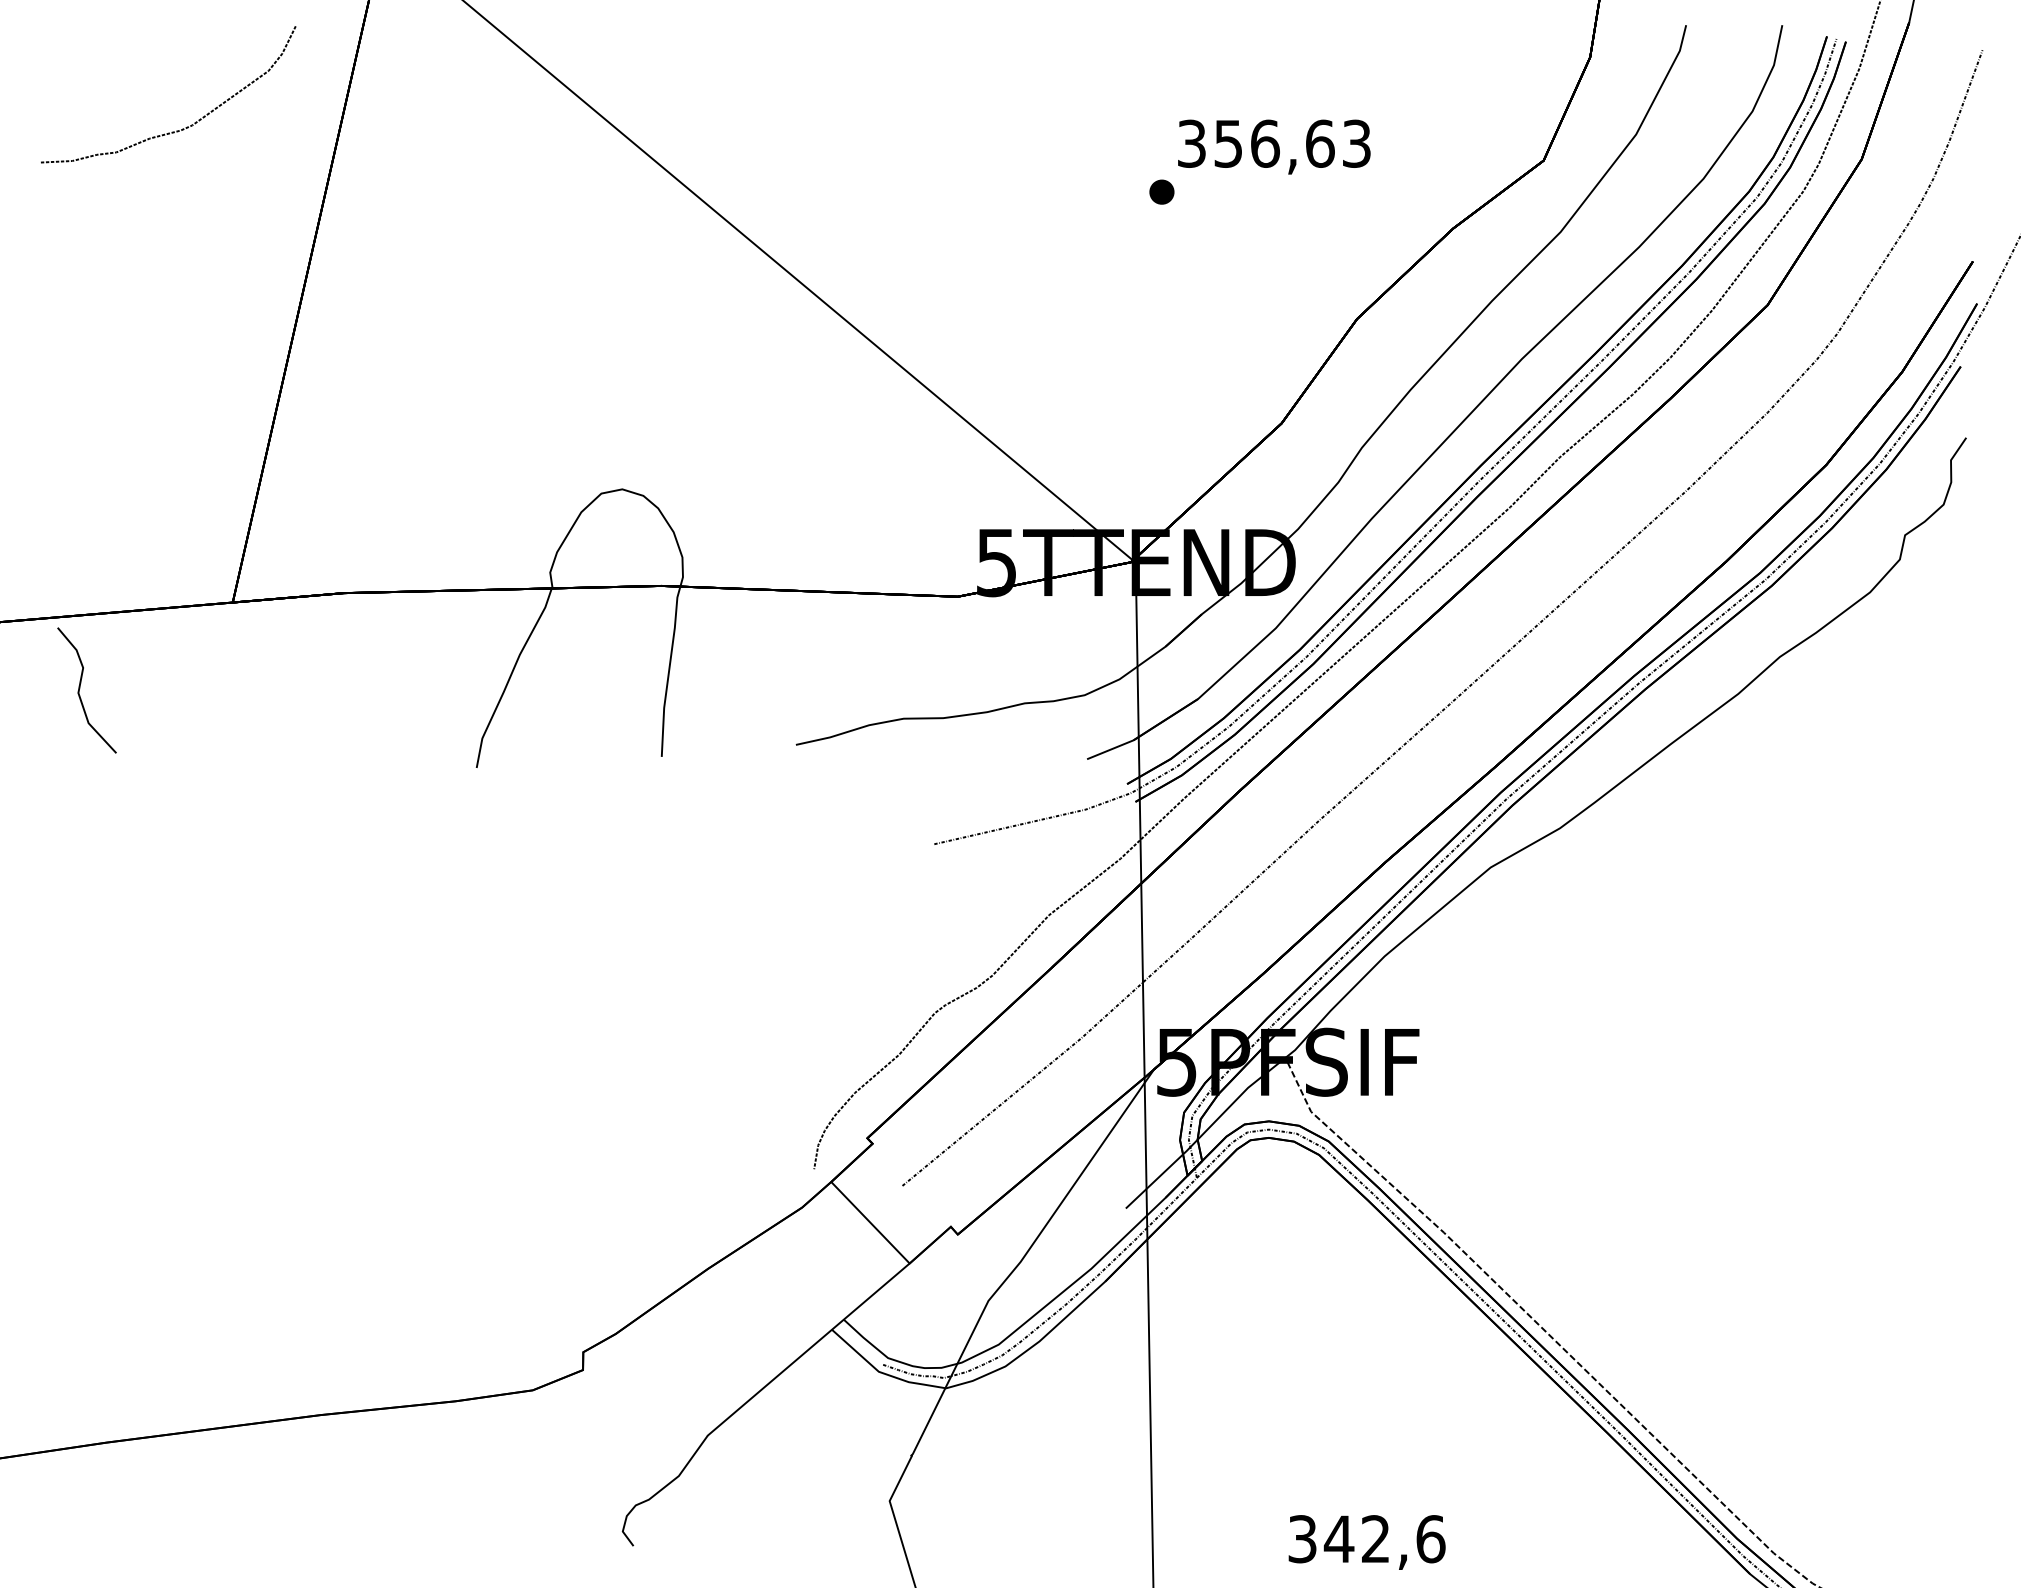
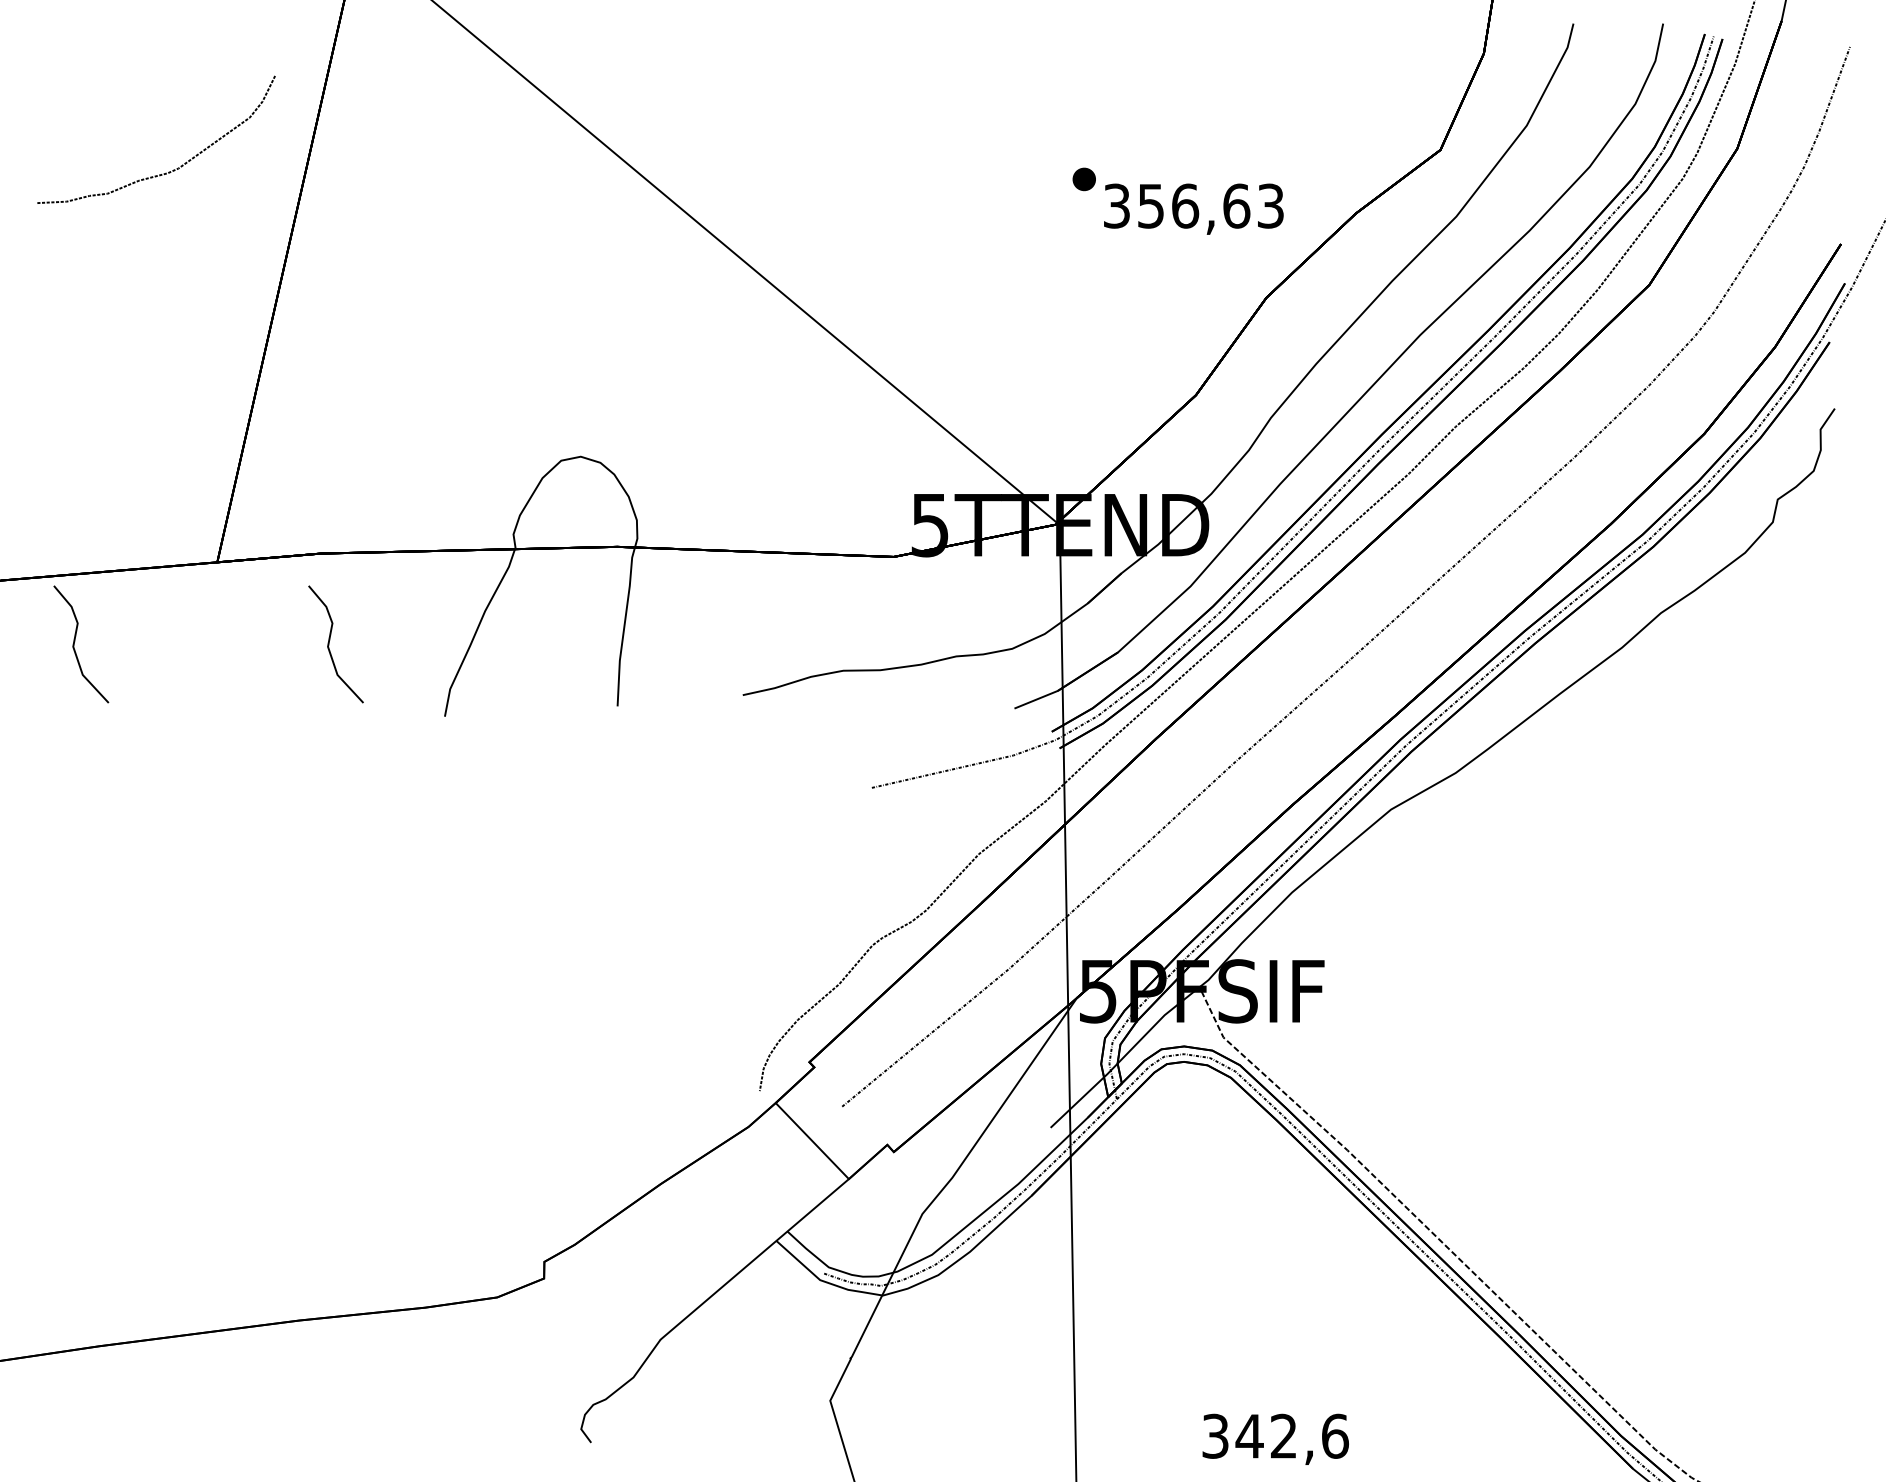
curve: (182, 128) -> (169, 171), moved
text: (1274, 146) -> (1194, 208), moved
curve: (353, 688) -> (329, 642), added

